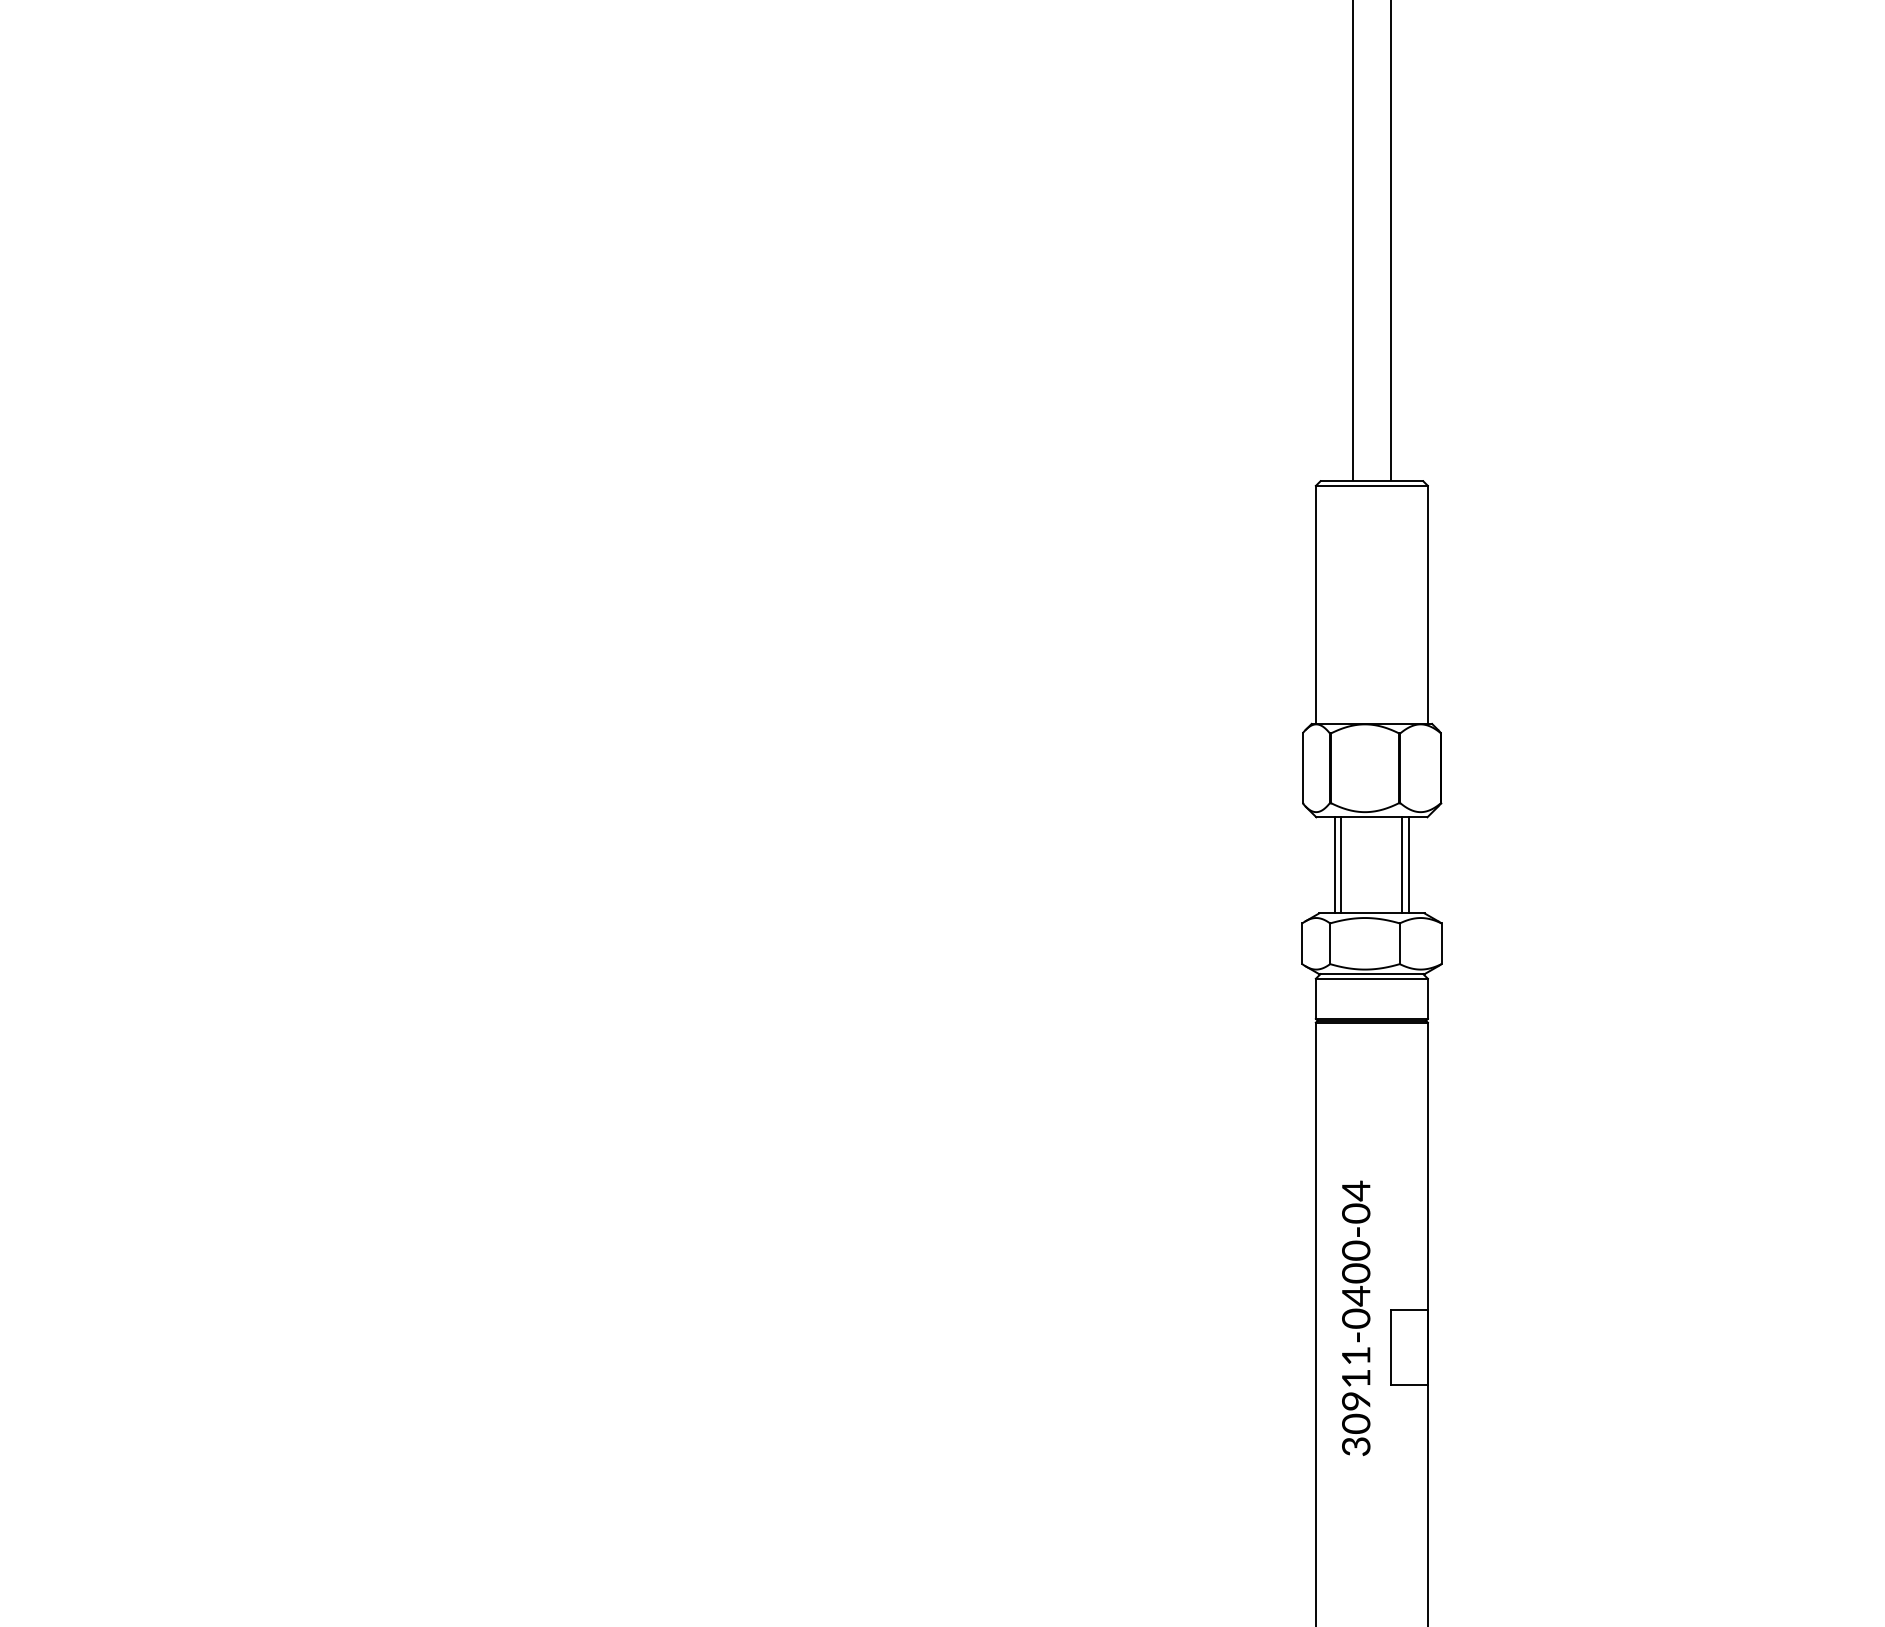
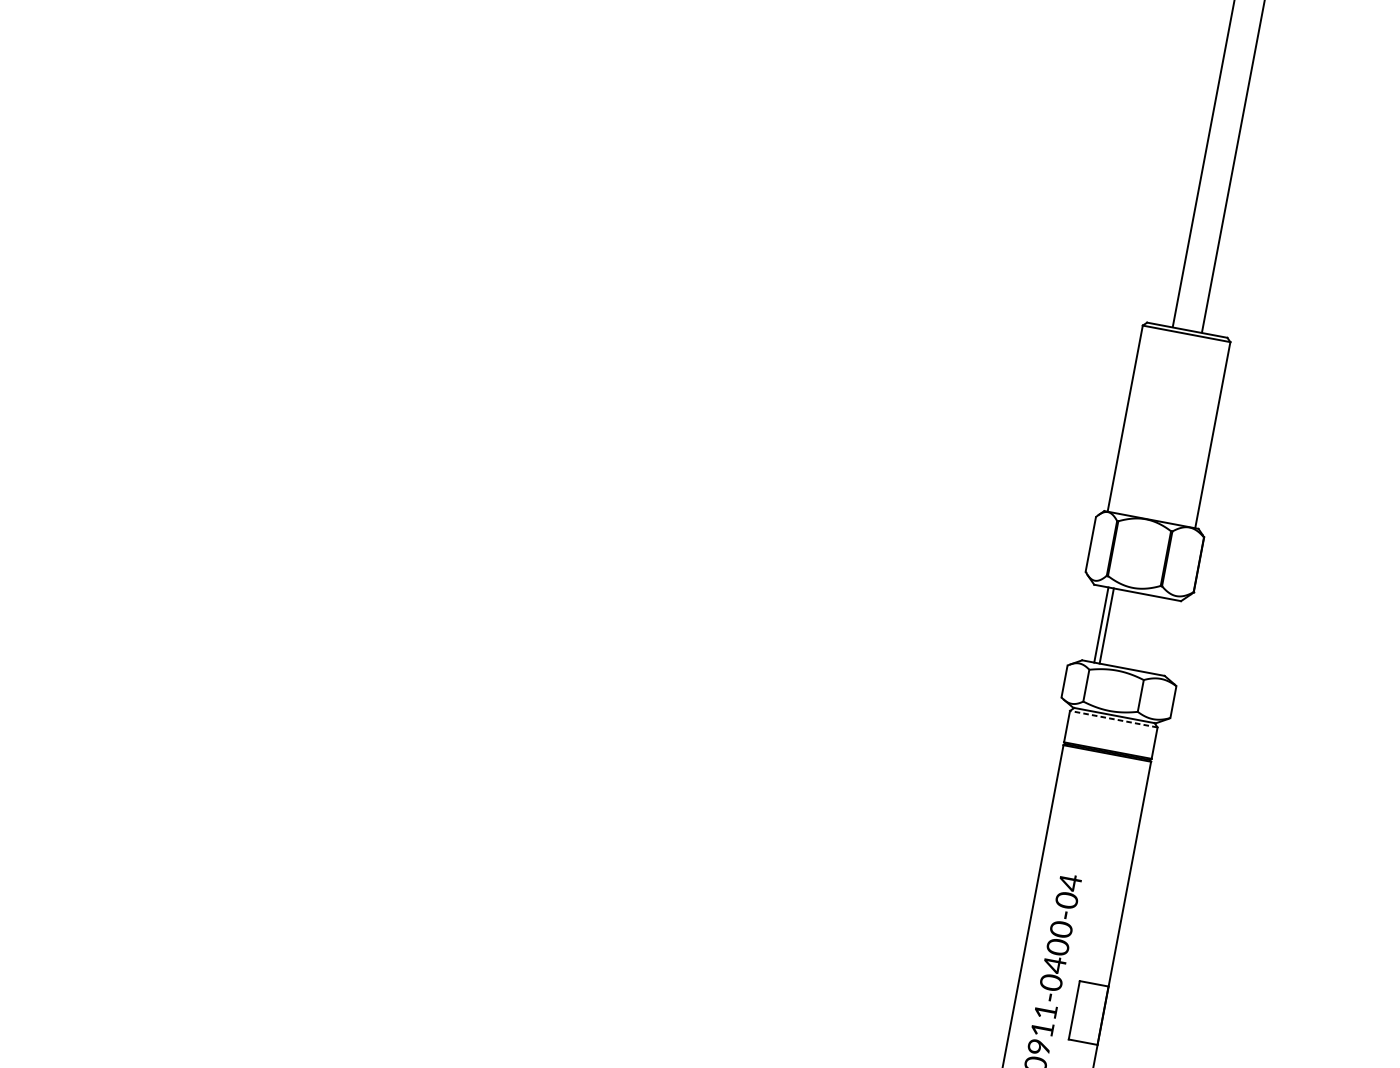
line: (1402, 865) -> (1154, 635), removed
line: (1409, 865) -> (1159, 636), removed
line: (1371, 978) -> (1113, 718), solid -> dashed

